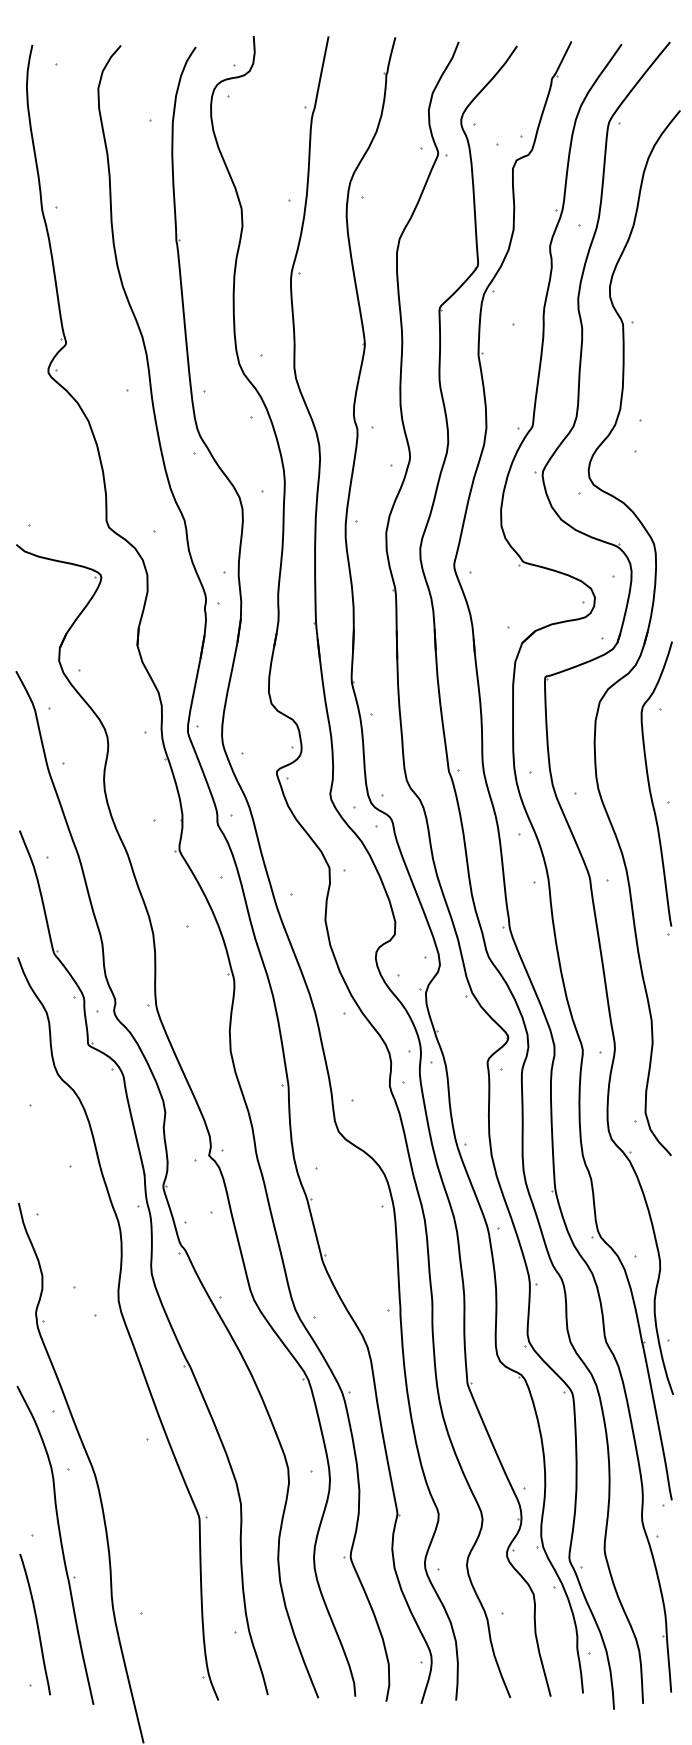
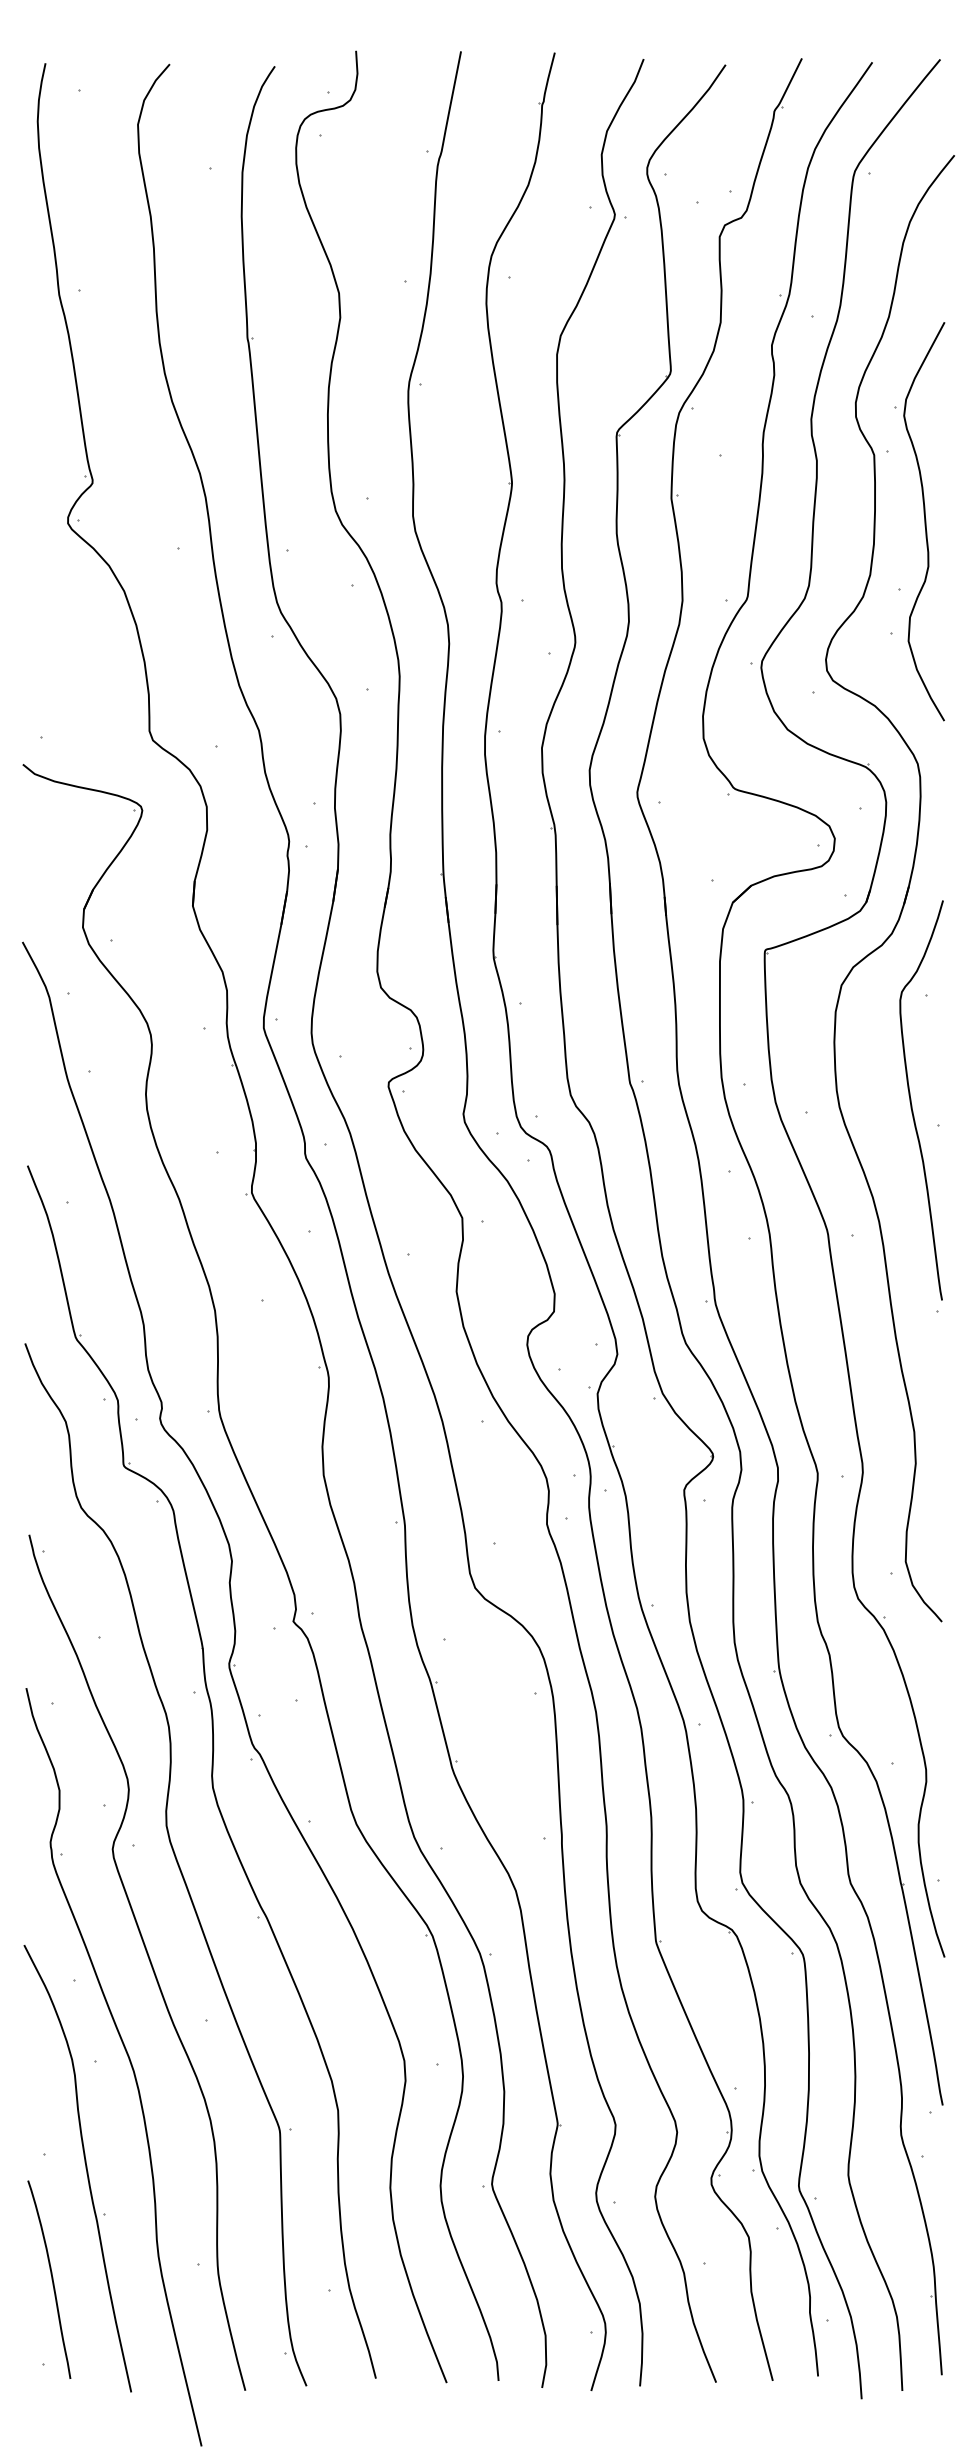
part: (655, 371) -> (919, 521), added
curve: (105, 1396) -> (148, 1959), added

